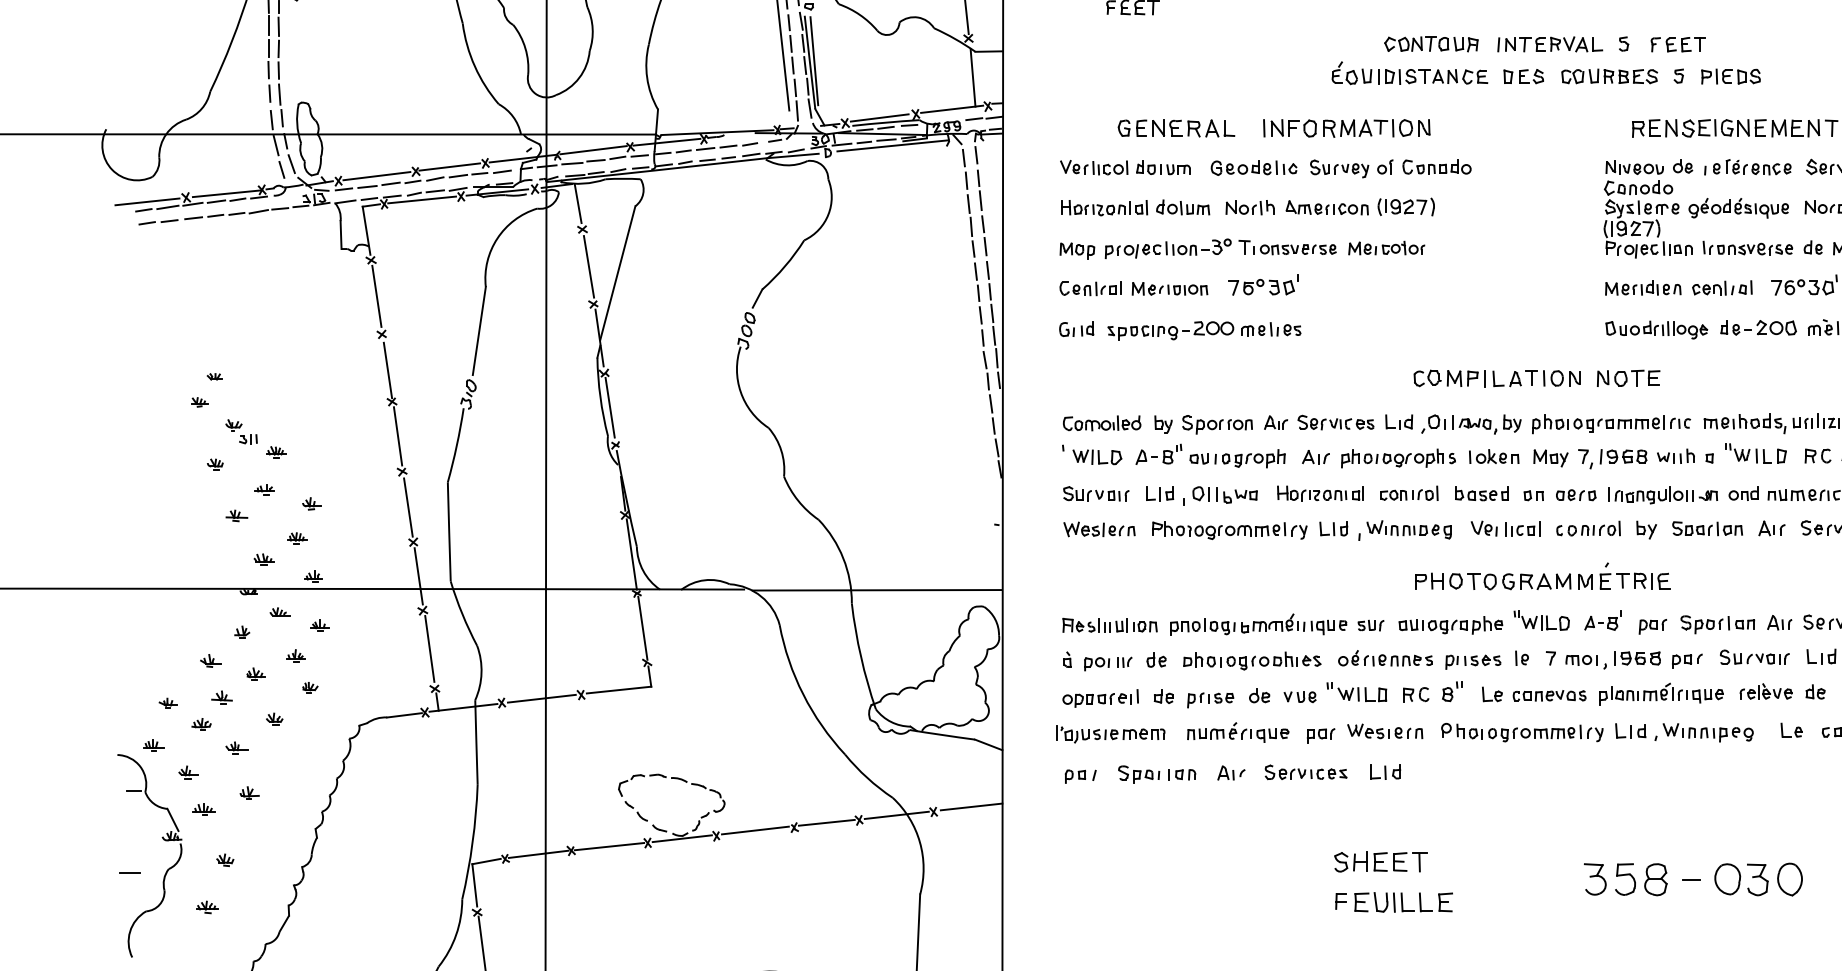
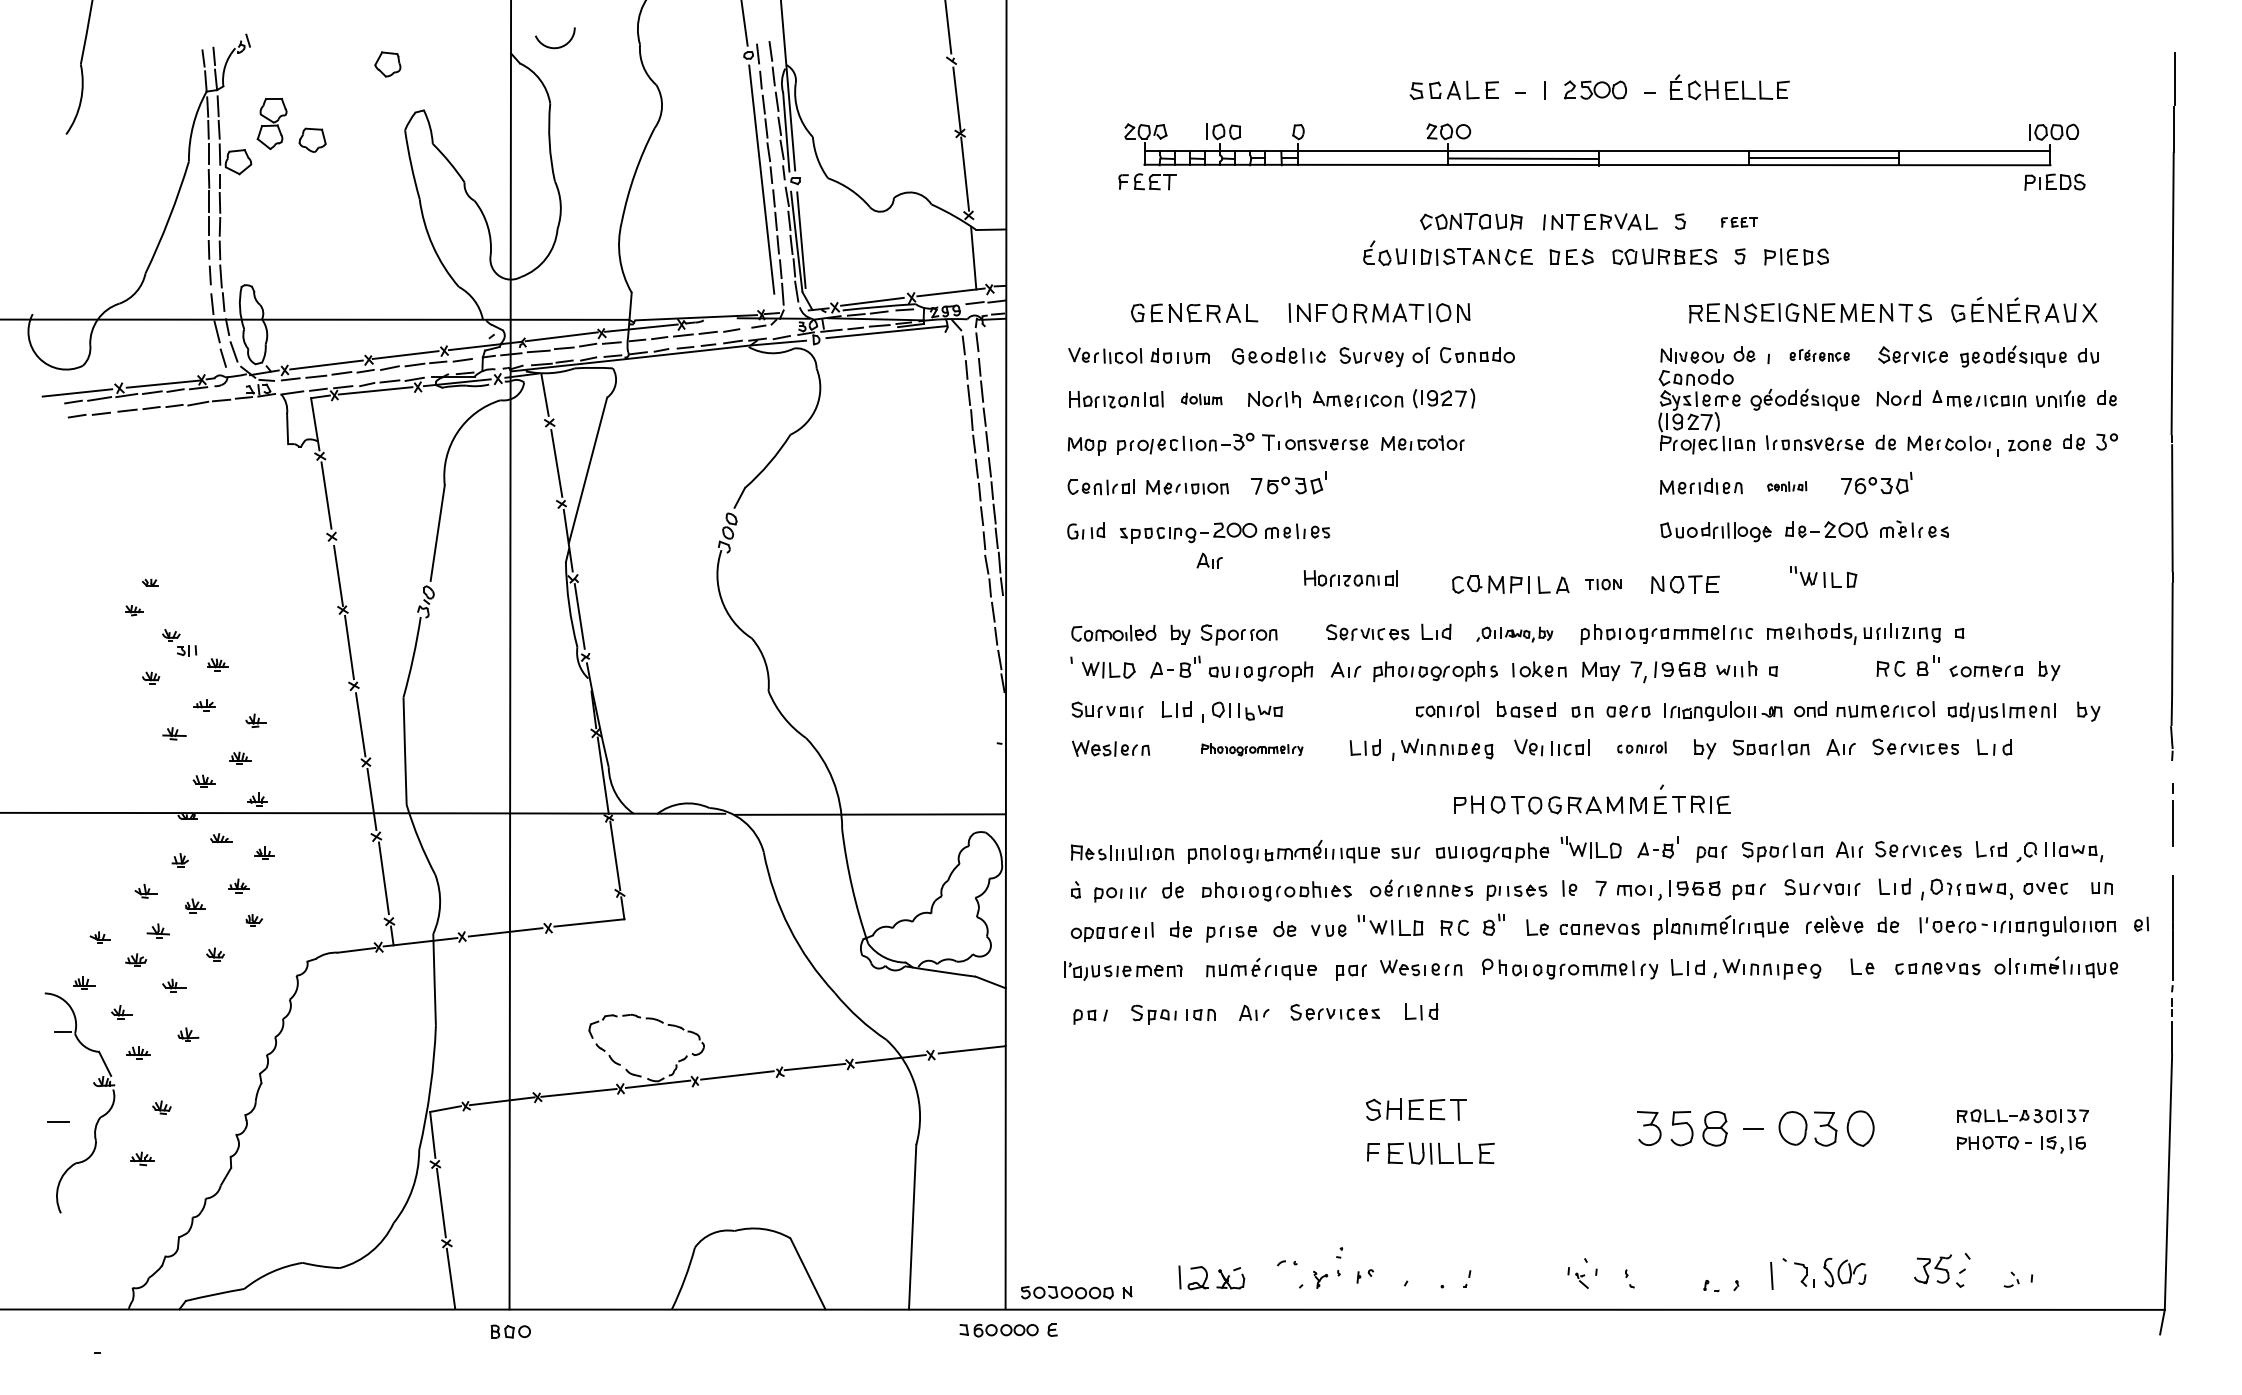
part: (1677, 44) -> (1738, 222), size x0.6
part: (1752, 167) -> (1819, 355), size x0.7
part: (1182, 207) -> (1201, 398), size x0.7
part: (1721, 288) -> (1786, 486), size x0.6
part: (1553, 378) -> (1603, 584), size x0.6
part: (1275, 422) -> (1209, 560), moved
part: (1471, 424) -> (1514, 634), size x0.7
part: (1755, 452) -> (1823, 576), moved
part: (1320, 493) -> (1350, 578), moved
part: (1588, 528) -> (1641, 747), size x0.7
part: (1229, 530) -> (1252, 749), size x0.6

